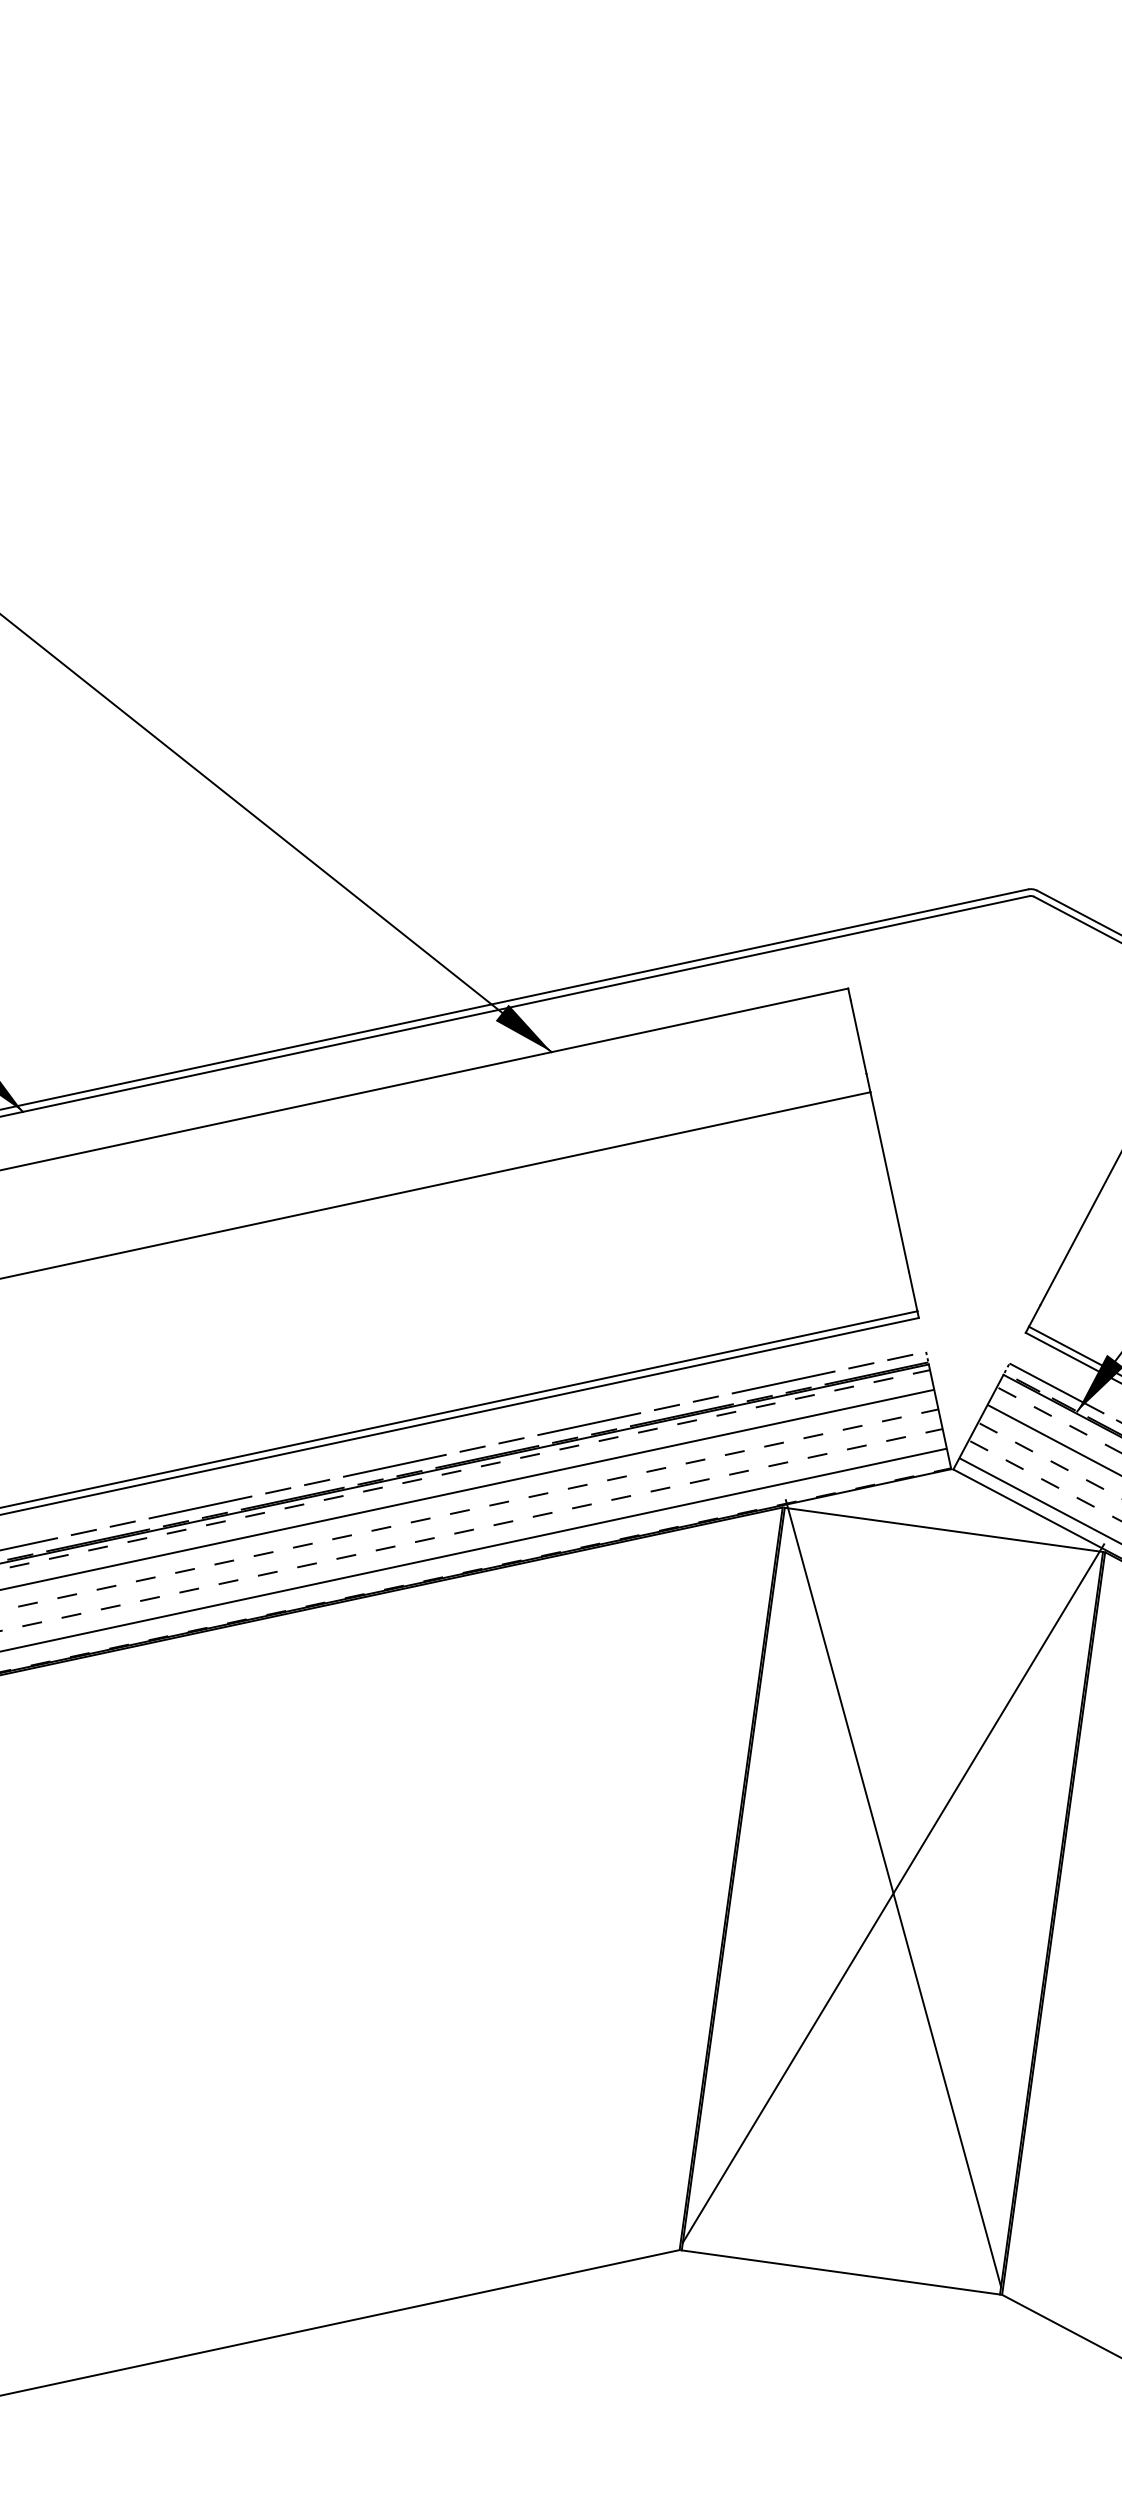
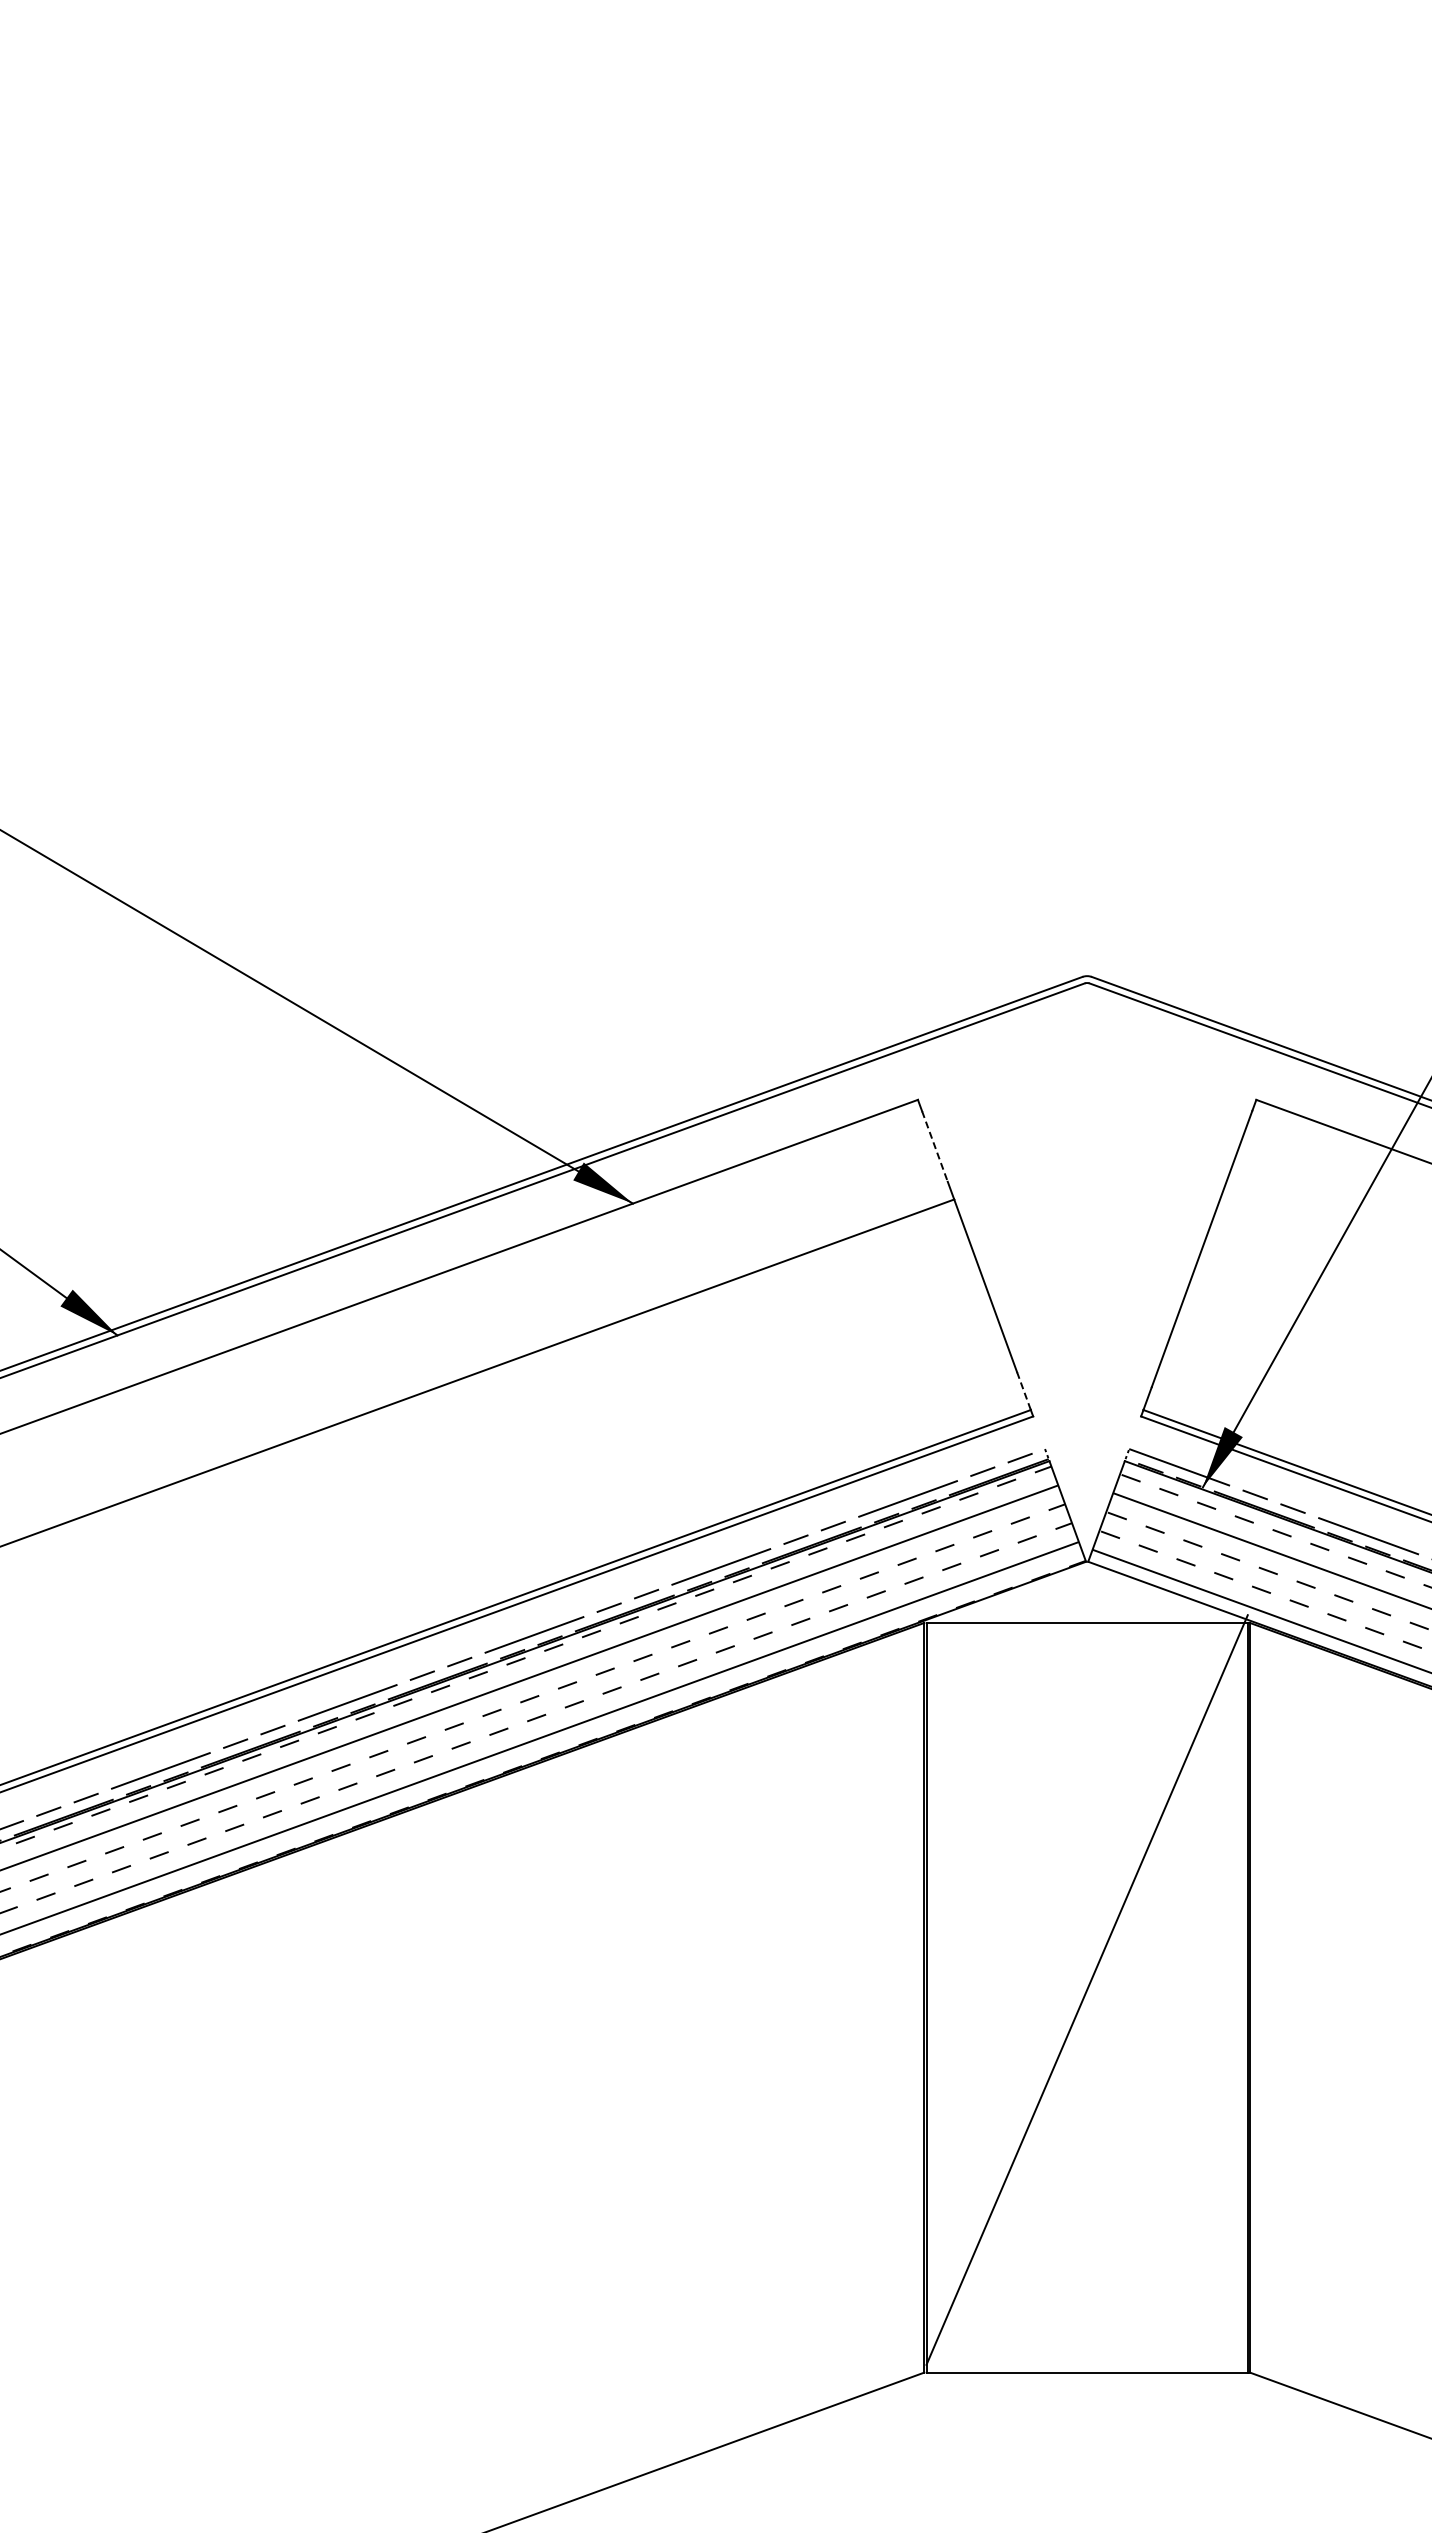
line: (859, 1038) -> (935, 1147), solid -> dashed
line: (913, 1292) -> (1024, 1391), solid -> dashed
line: (892, 1892) -> (1086, 1989), removed

